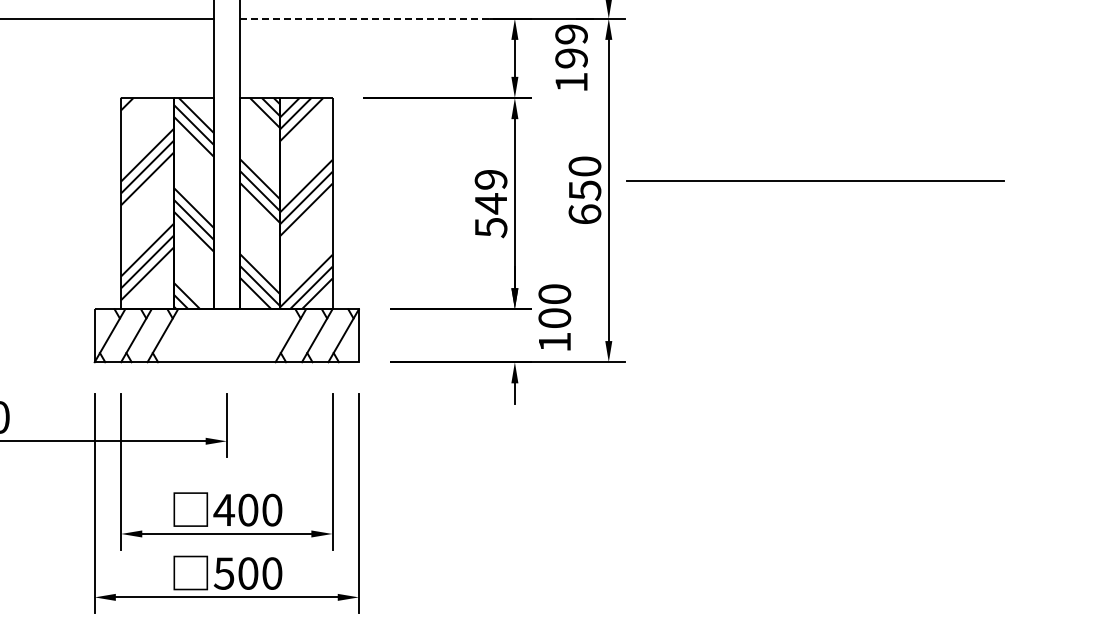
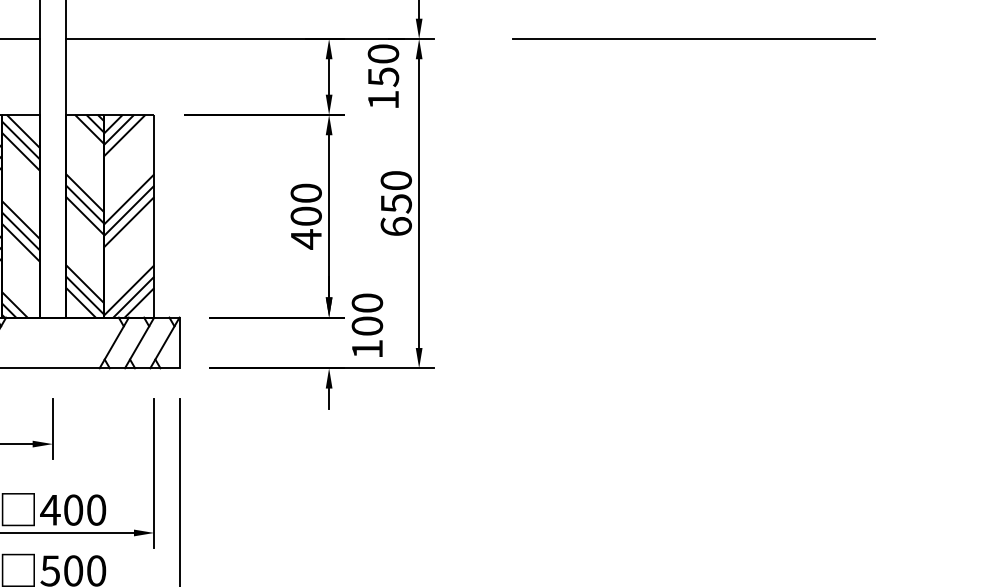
line: (377, 18) -> (197, 38), dashed -> solid
text: (571, 46) -> (383, 65), 199 -> 150
line: (815, 180) -> (694, 38), moved
text: (490, 203) -> (305, 216), 549 -> 400

